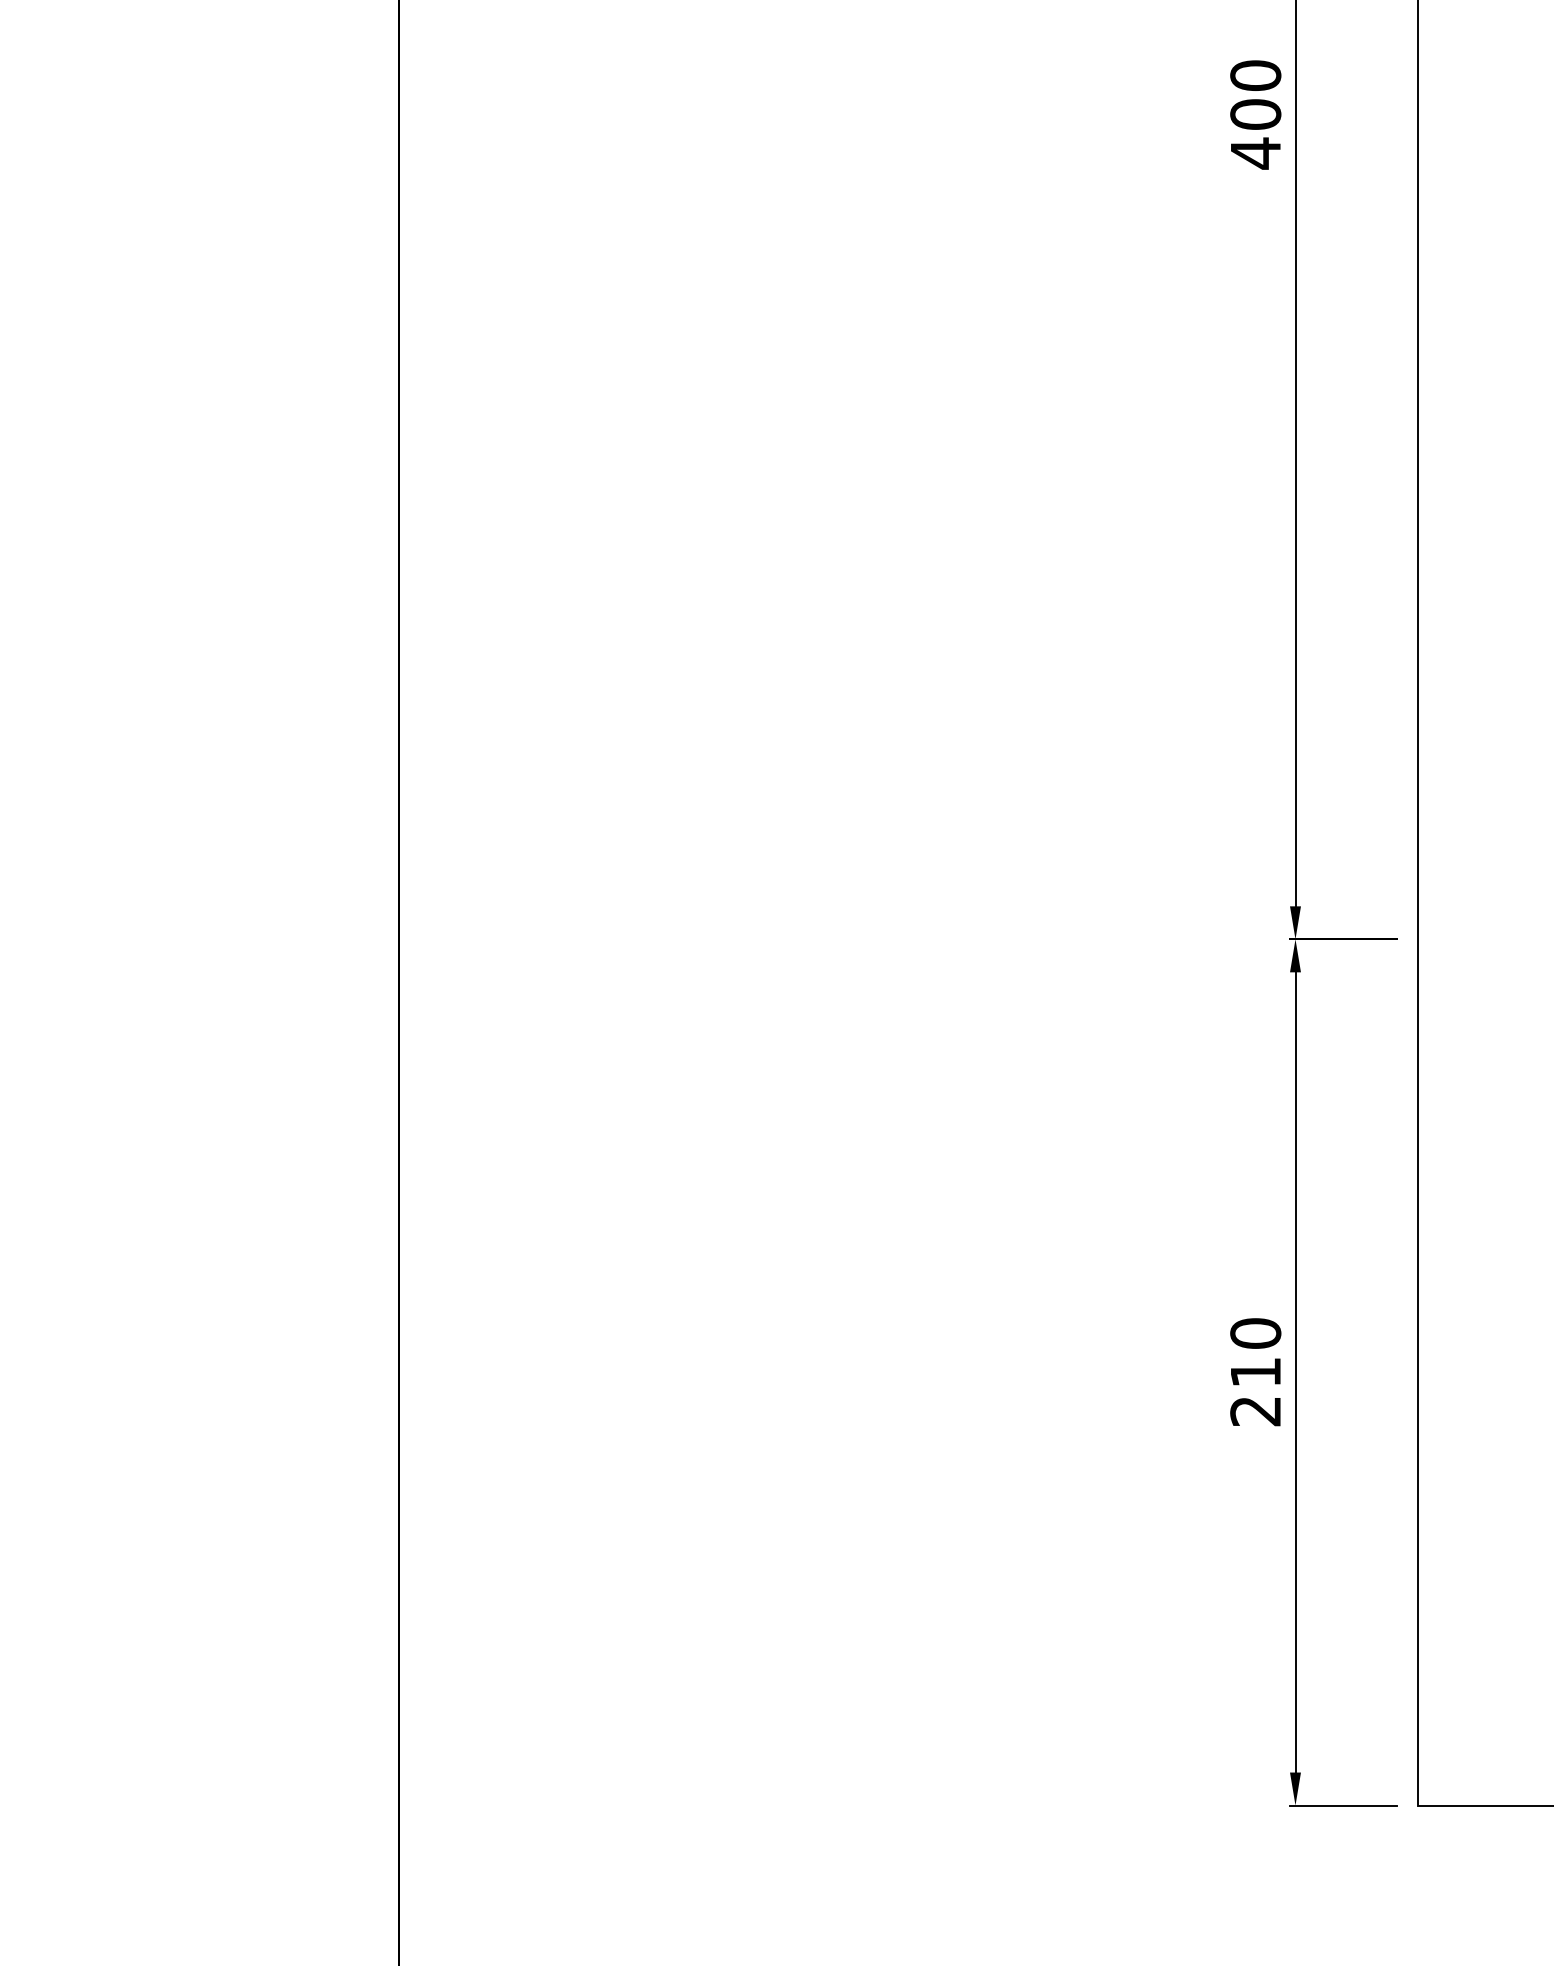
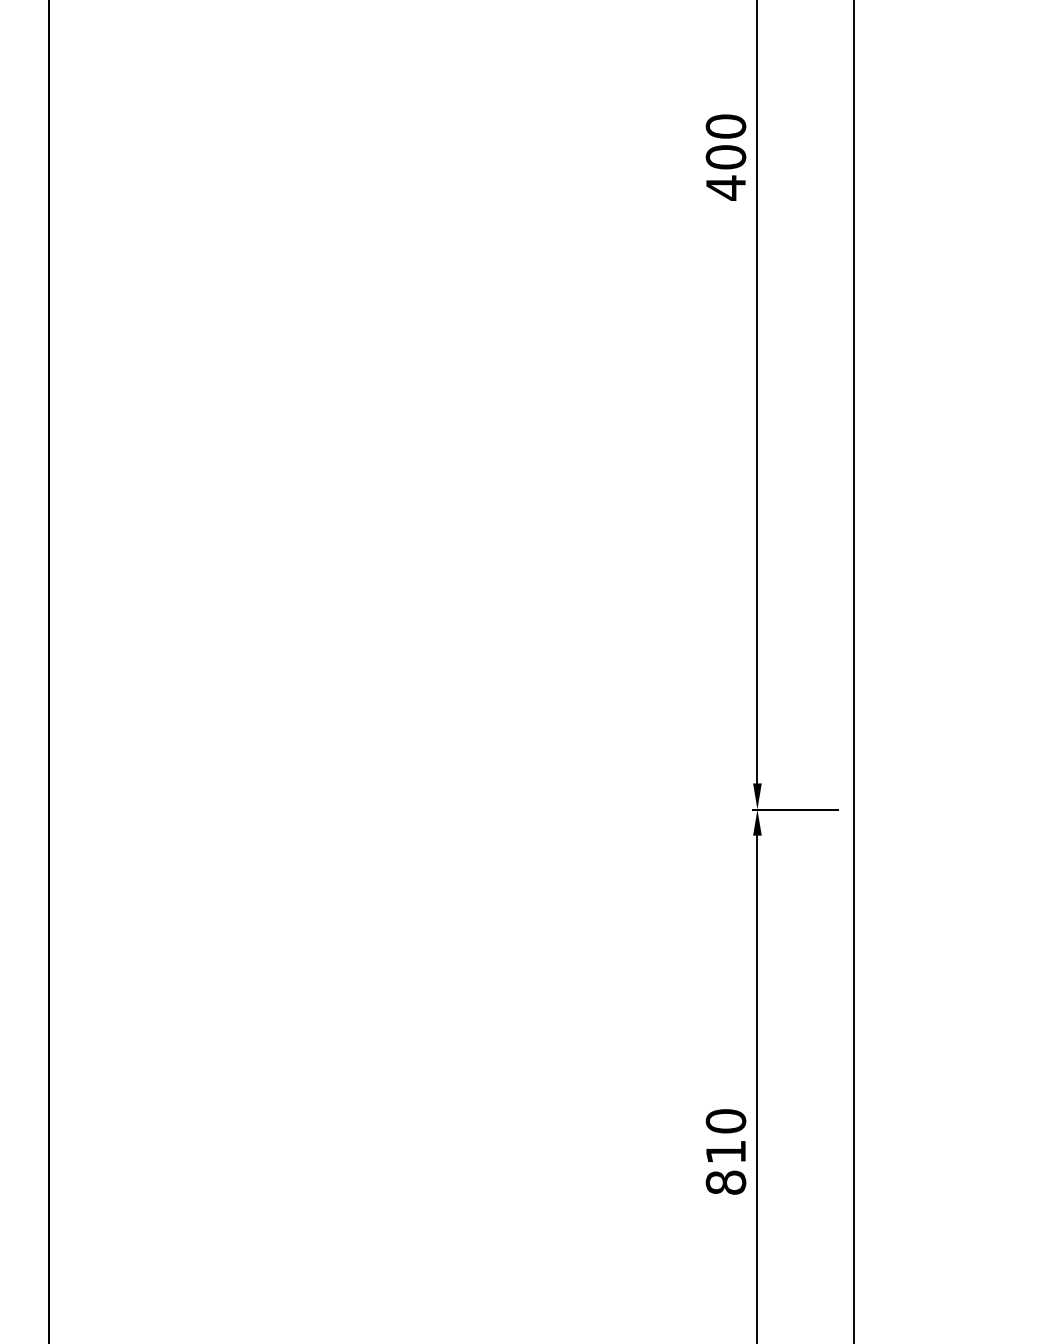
text: (1255, 1411) -> (725, 1182), 210 -> 810

